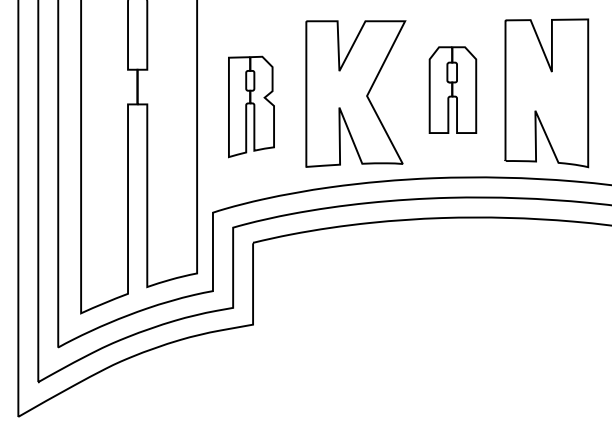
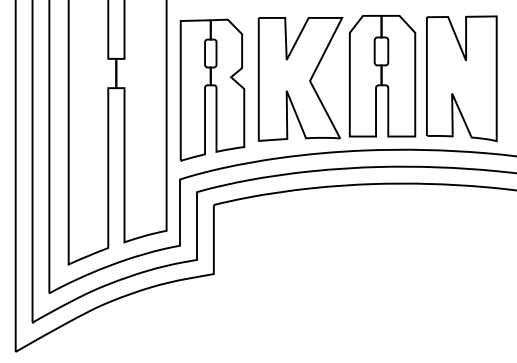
part: (452, 89) -> (382, 75), size x1.67
part: (251, 106) -> (212, 89), size x1.67

